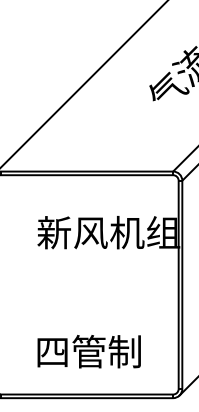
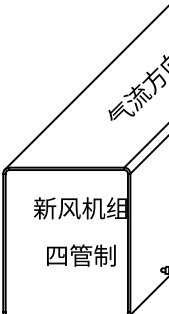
text: (89, 351) -> (81, 255), moved

